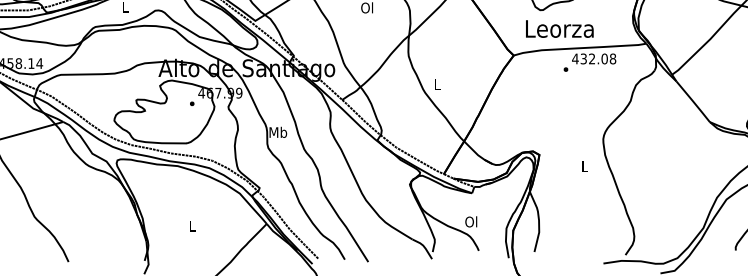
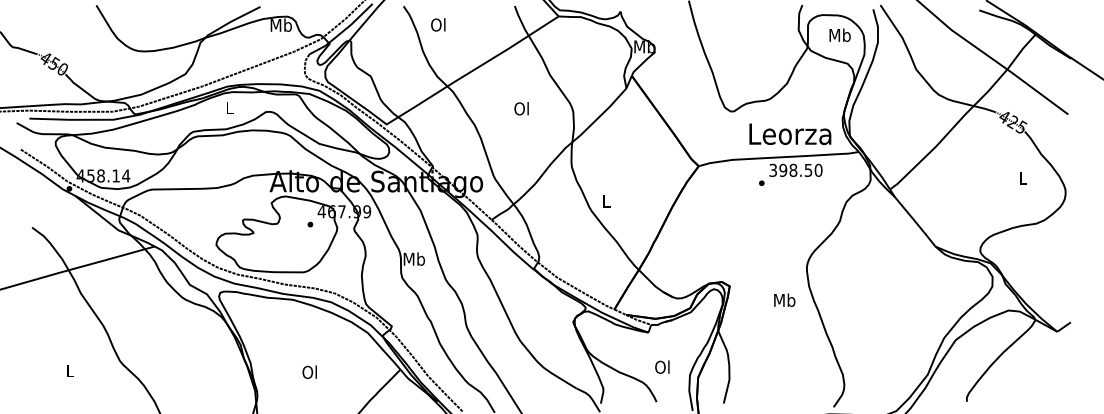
text: (559, 28) -> (790, 133), moved
text: (593, 58) -> (795, 169), 432.08 -> 398.50
text: (584, 165) -> (784, 299), L -> Mb
text: (471, 221) -> (662, 366), moved
text: (191, 225) -> (309, 371), L -> Ol

